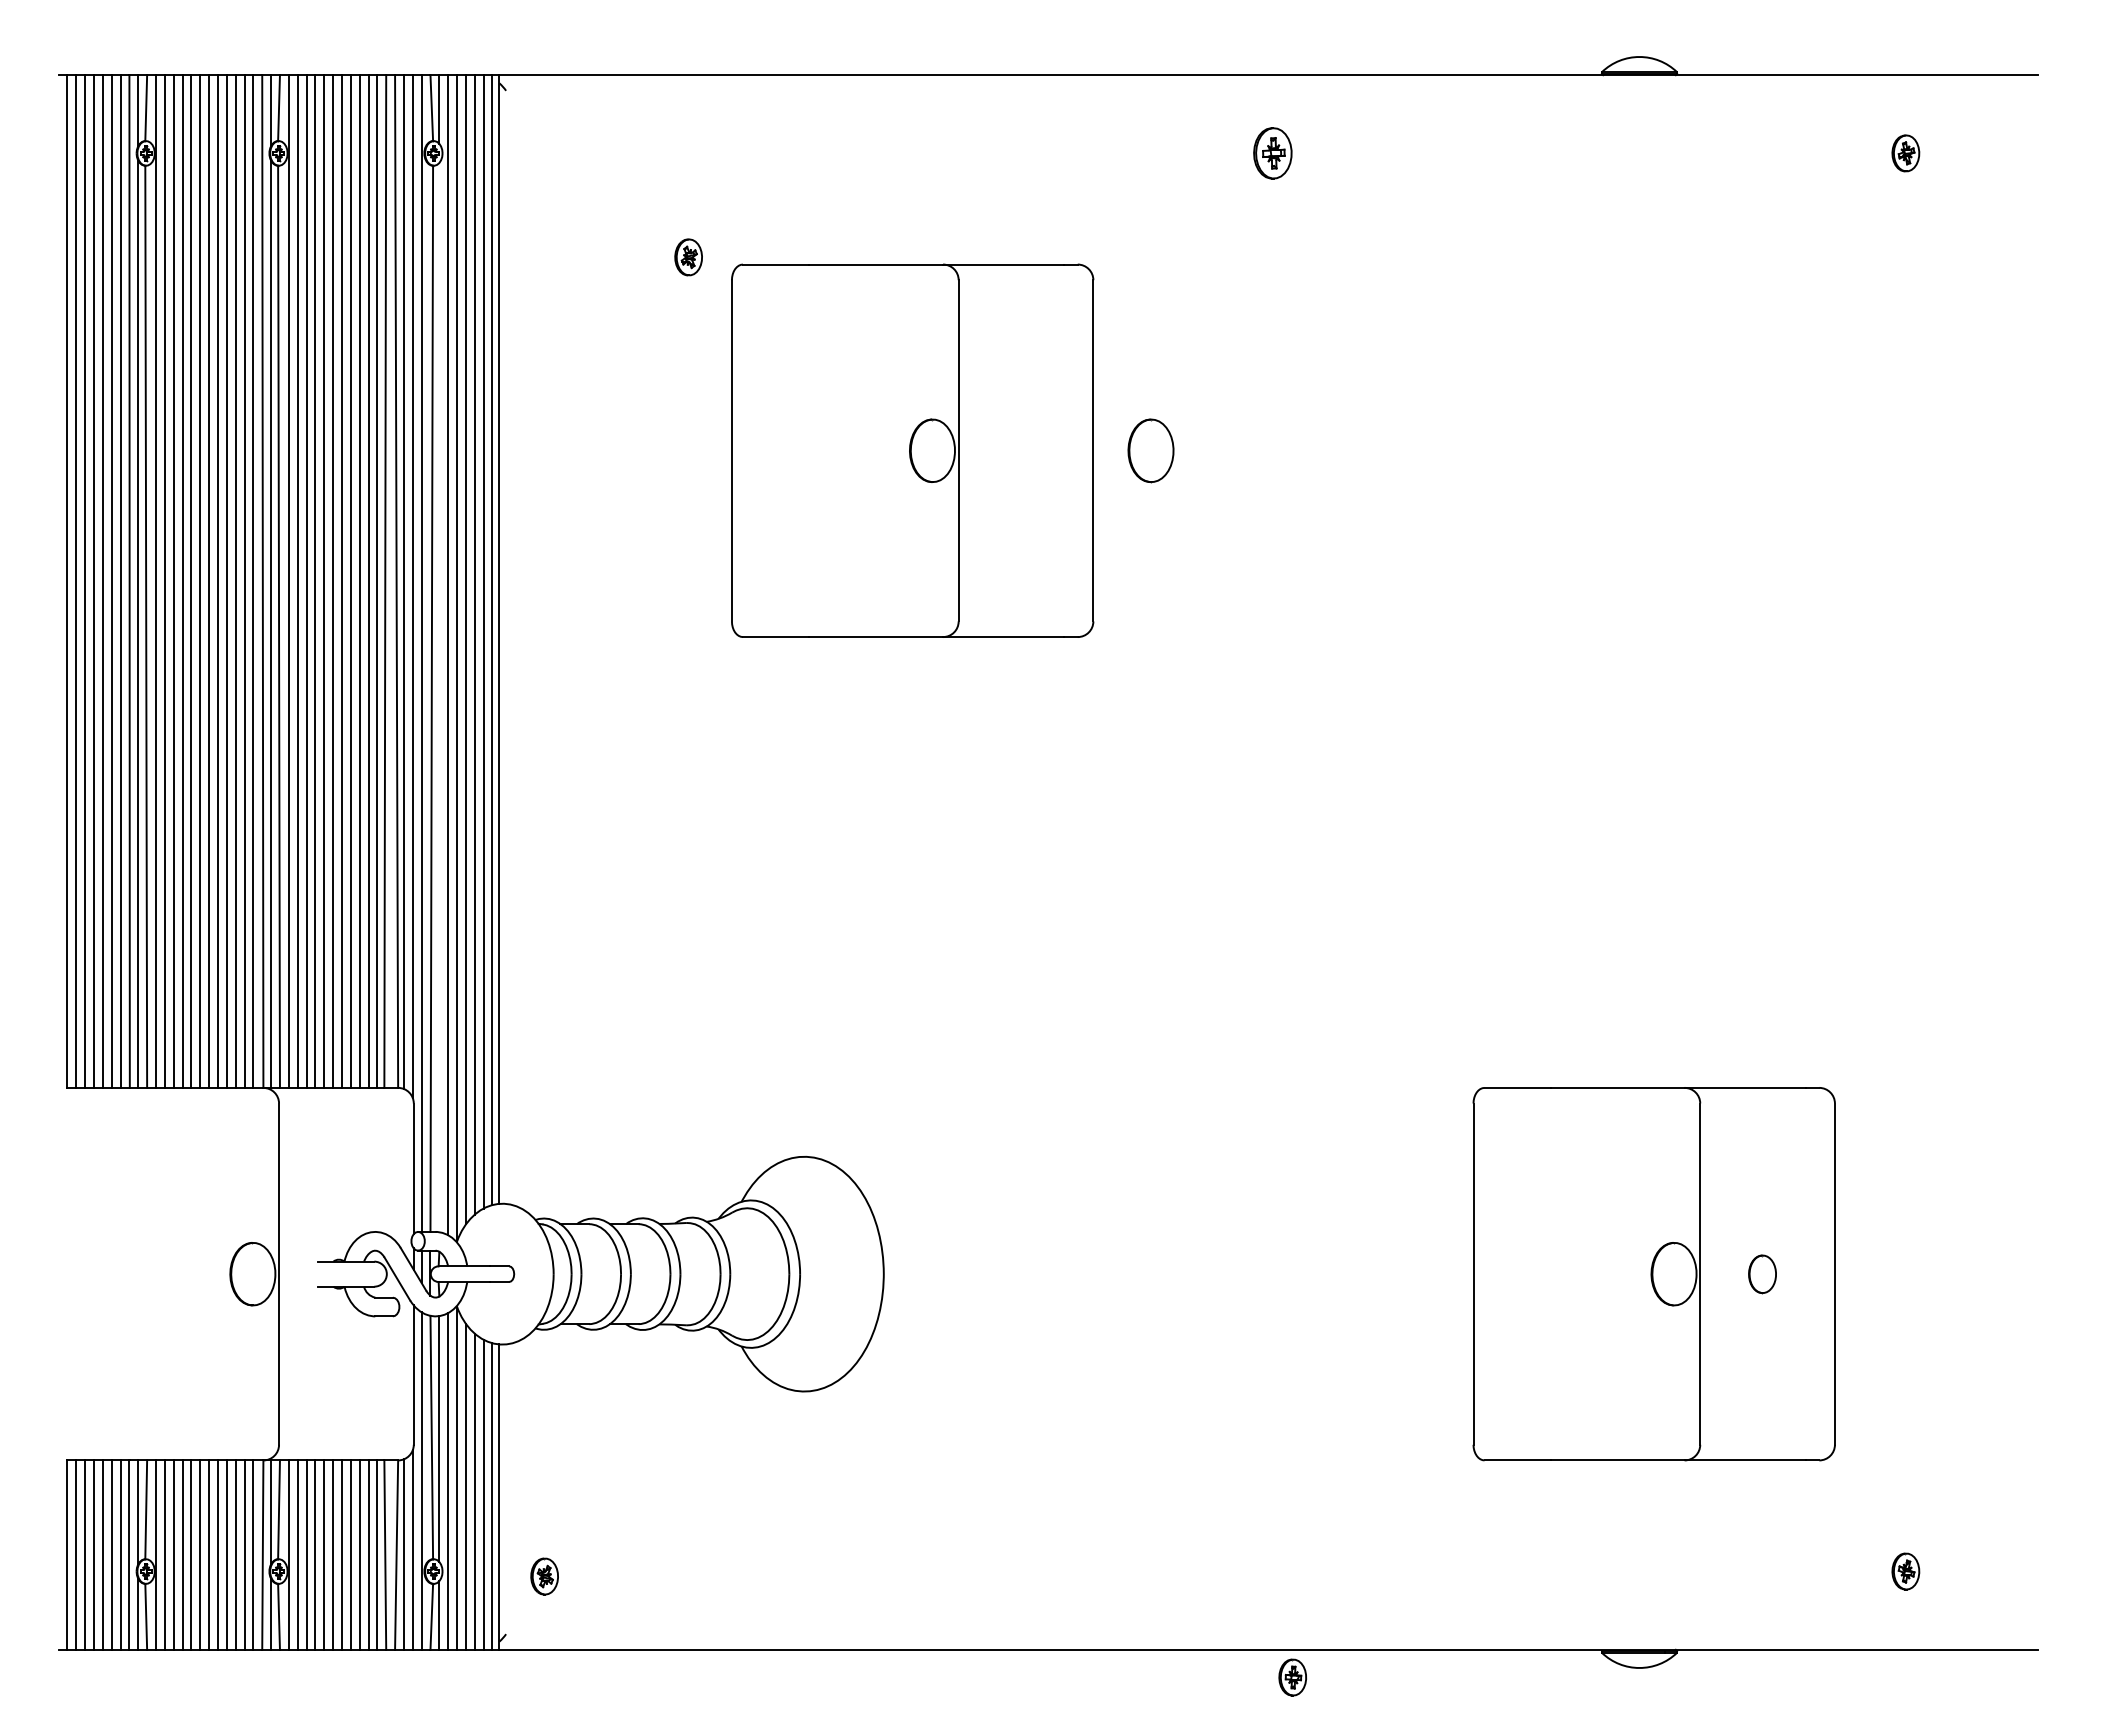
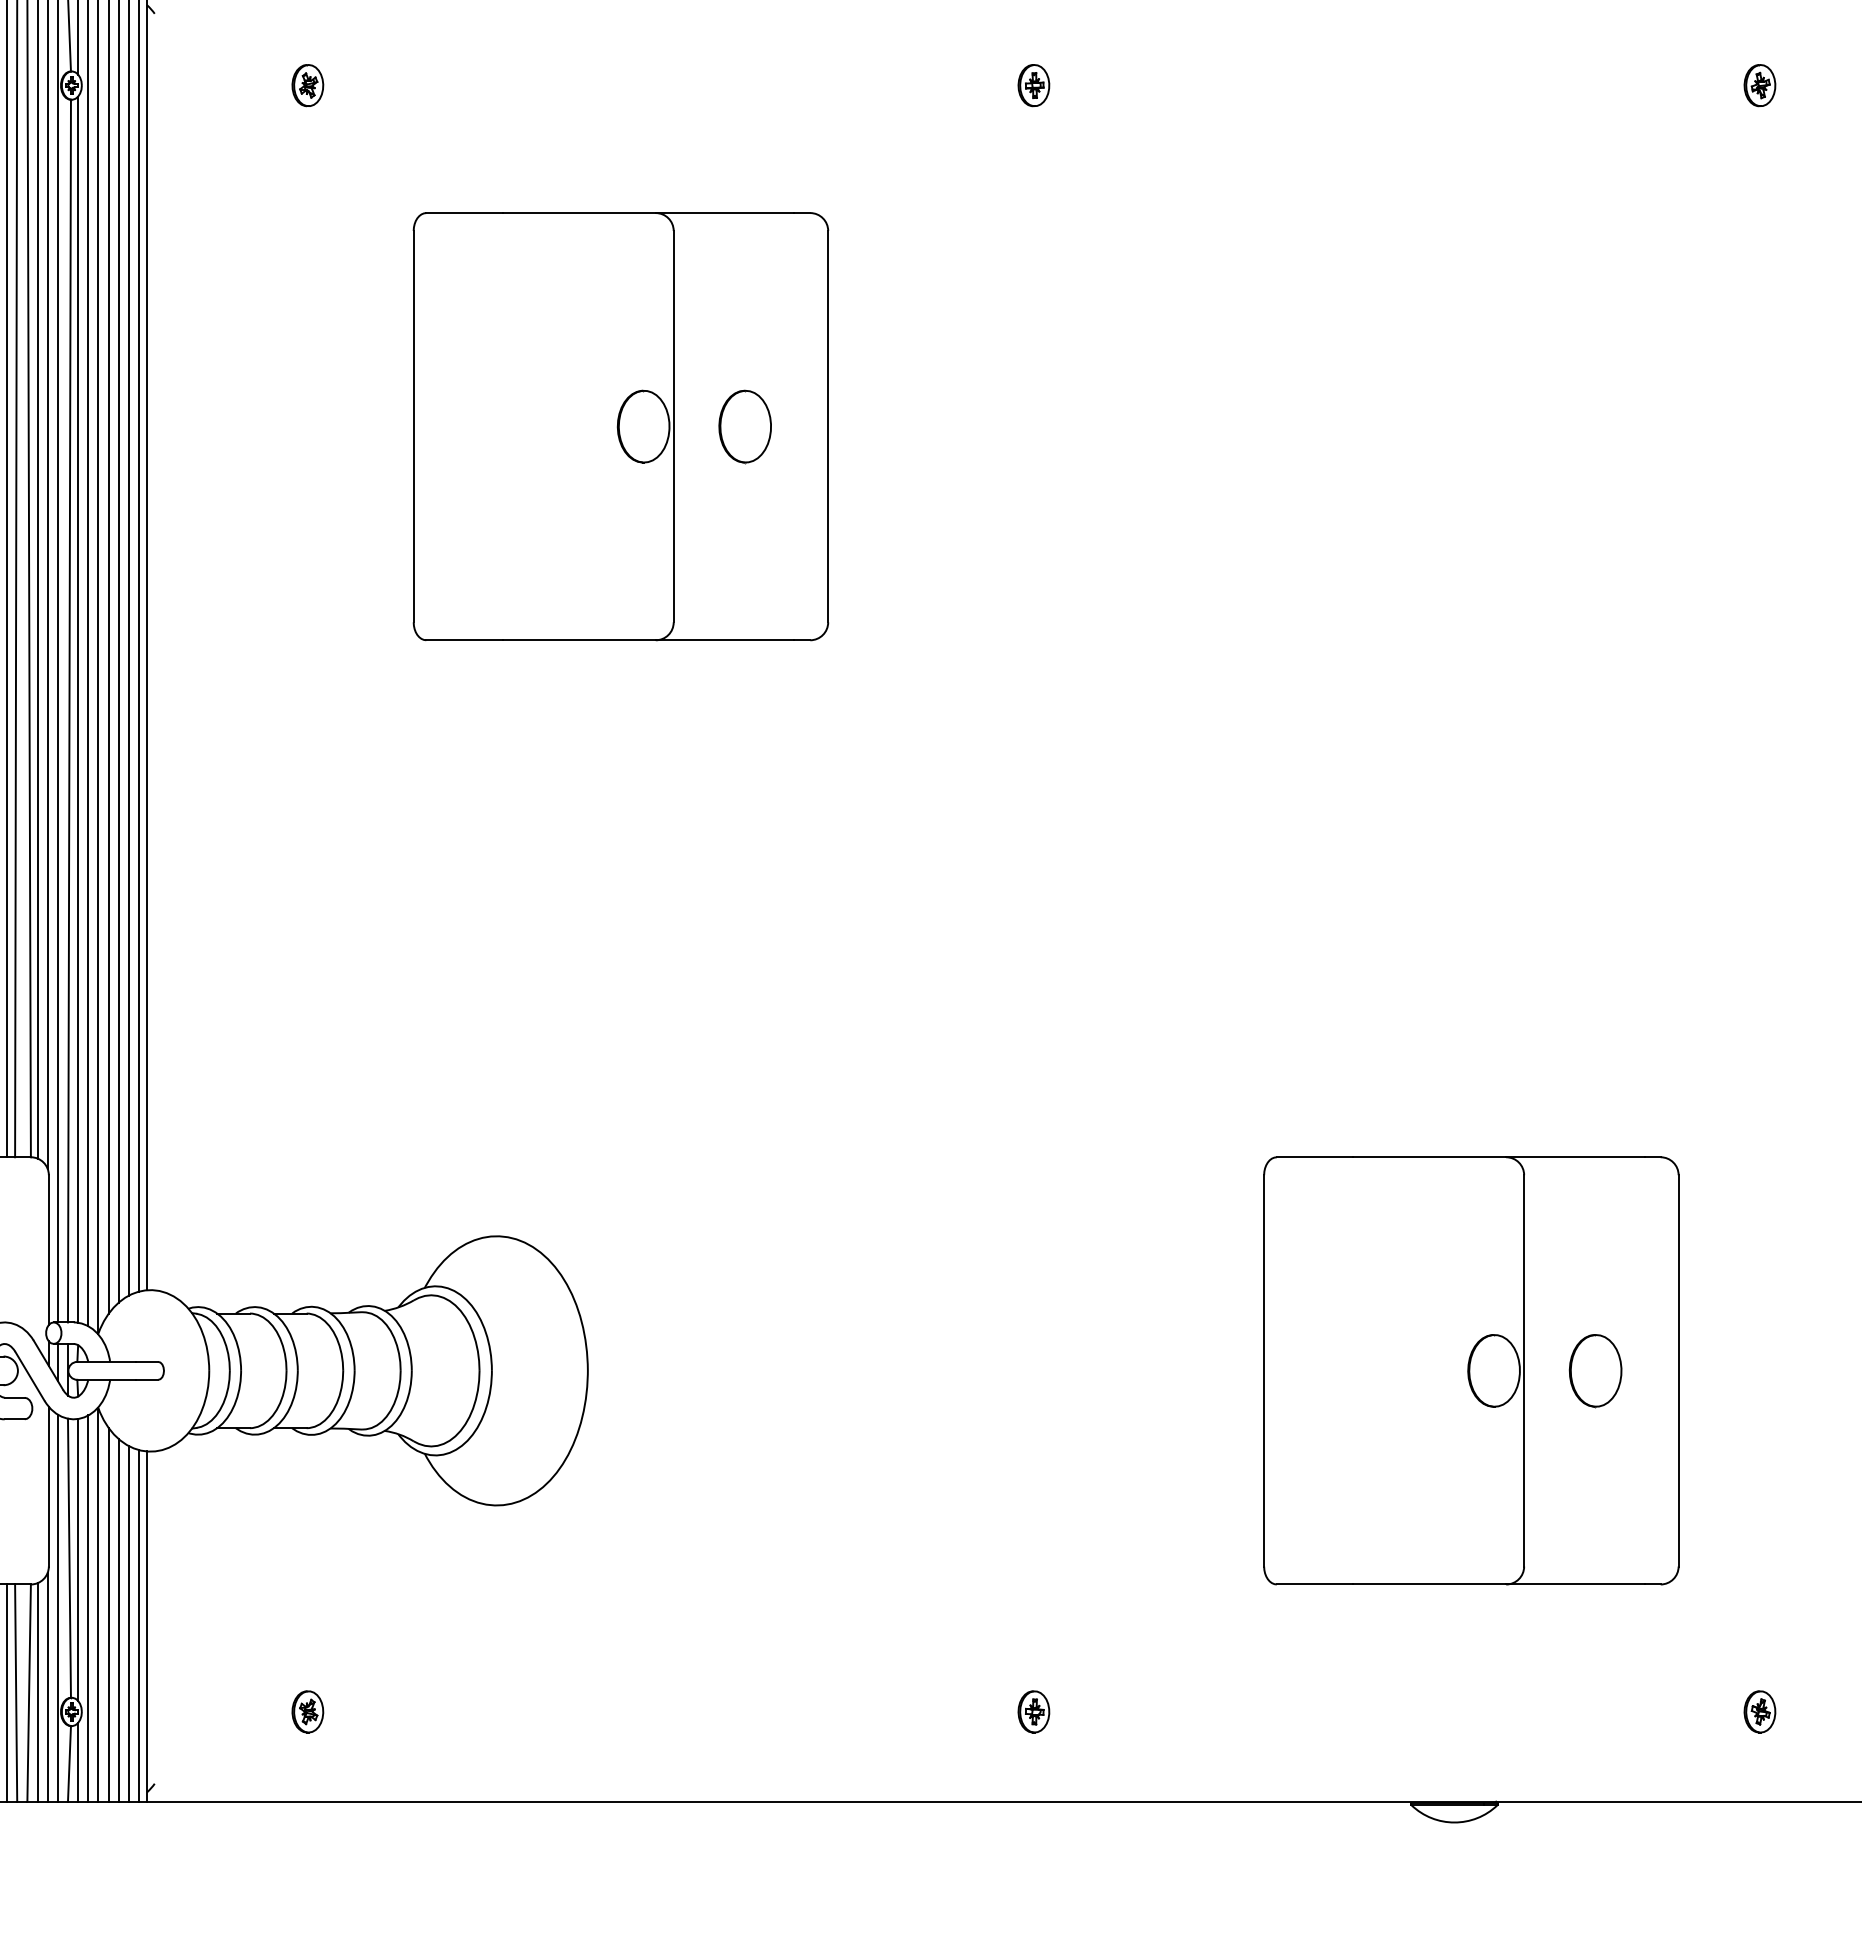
part: (1272, 153) -> (1033, 85), size x0.71
part: (688, 257) -> (307, 85), moved
part: (1150, 450) -> (744, 426), moved
line: (439, 697) -> (78, 709), added
part: (1762, 1274) -> (1595, 1371), size x1.67
part: (544, 1576) -> (307, 1711), moved
part: (1292, 1677) -> (1033, 1711), moved

